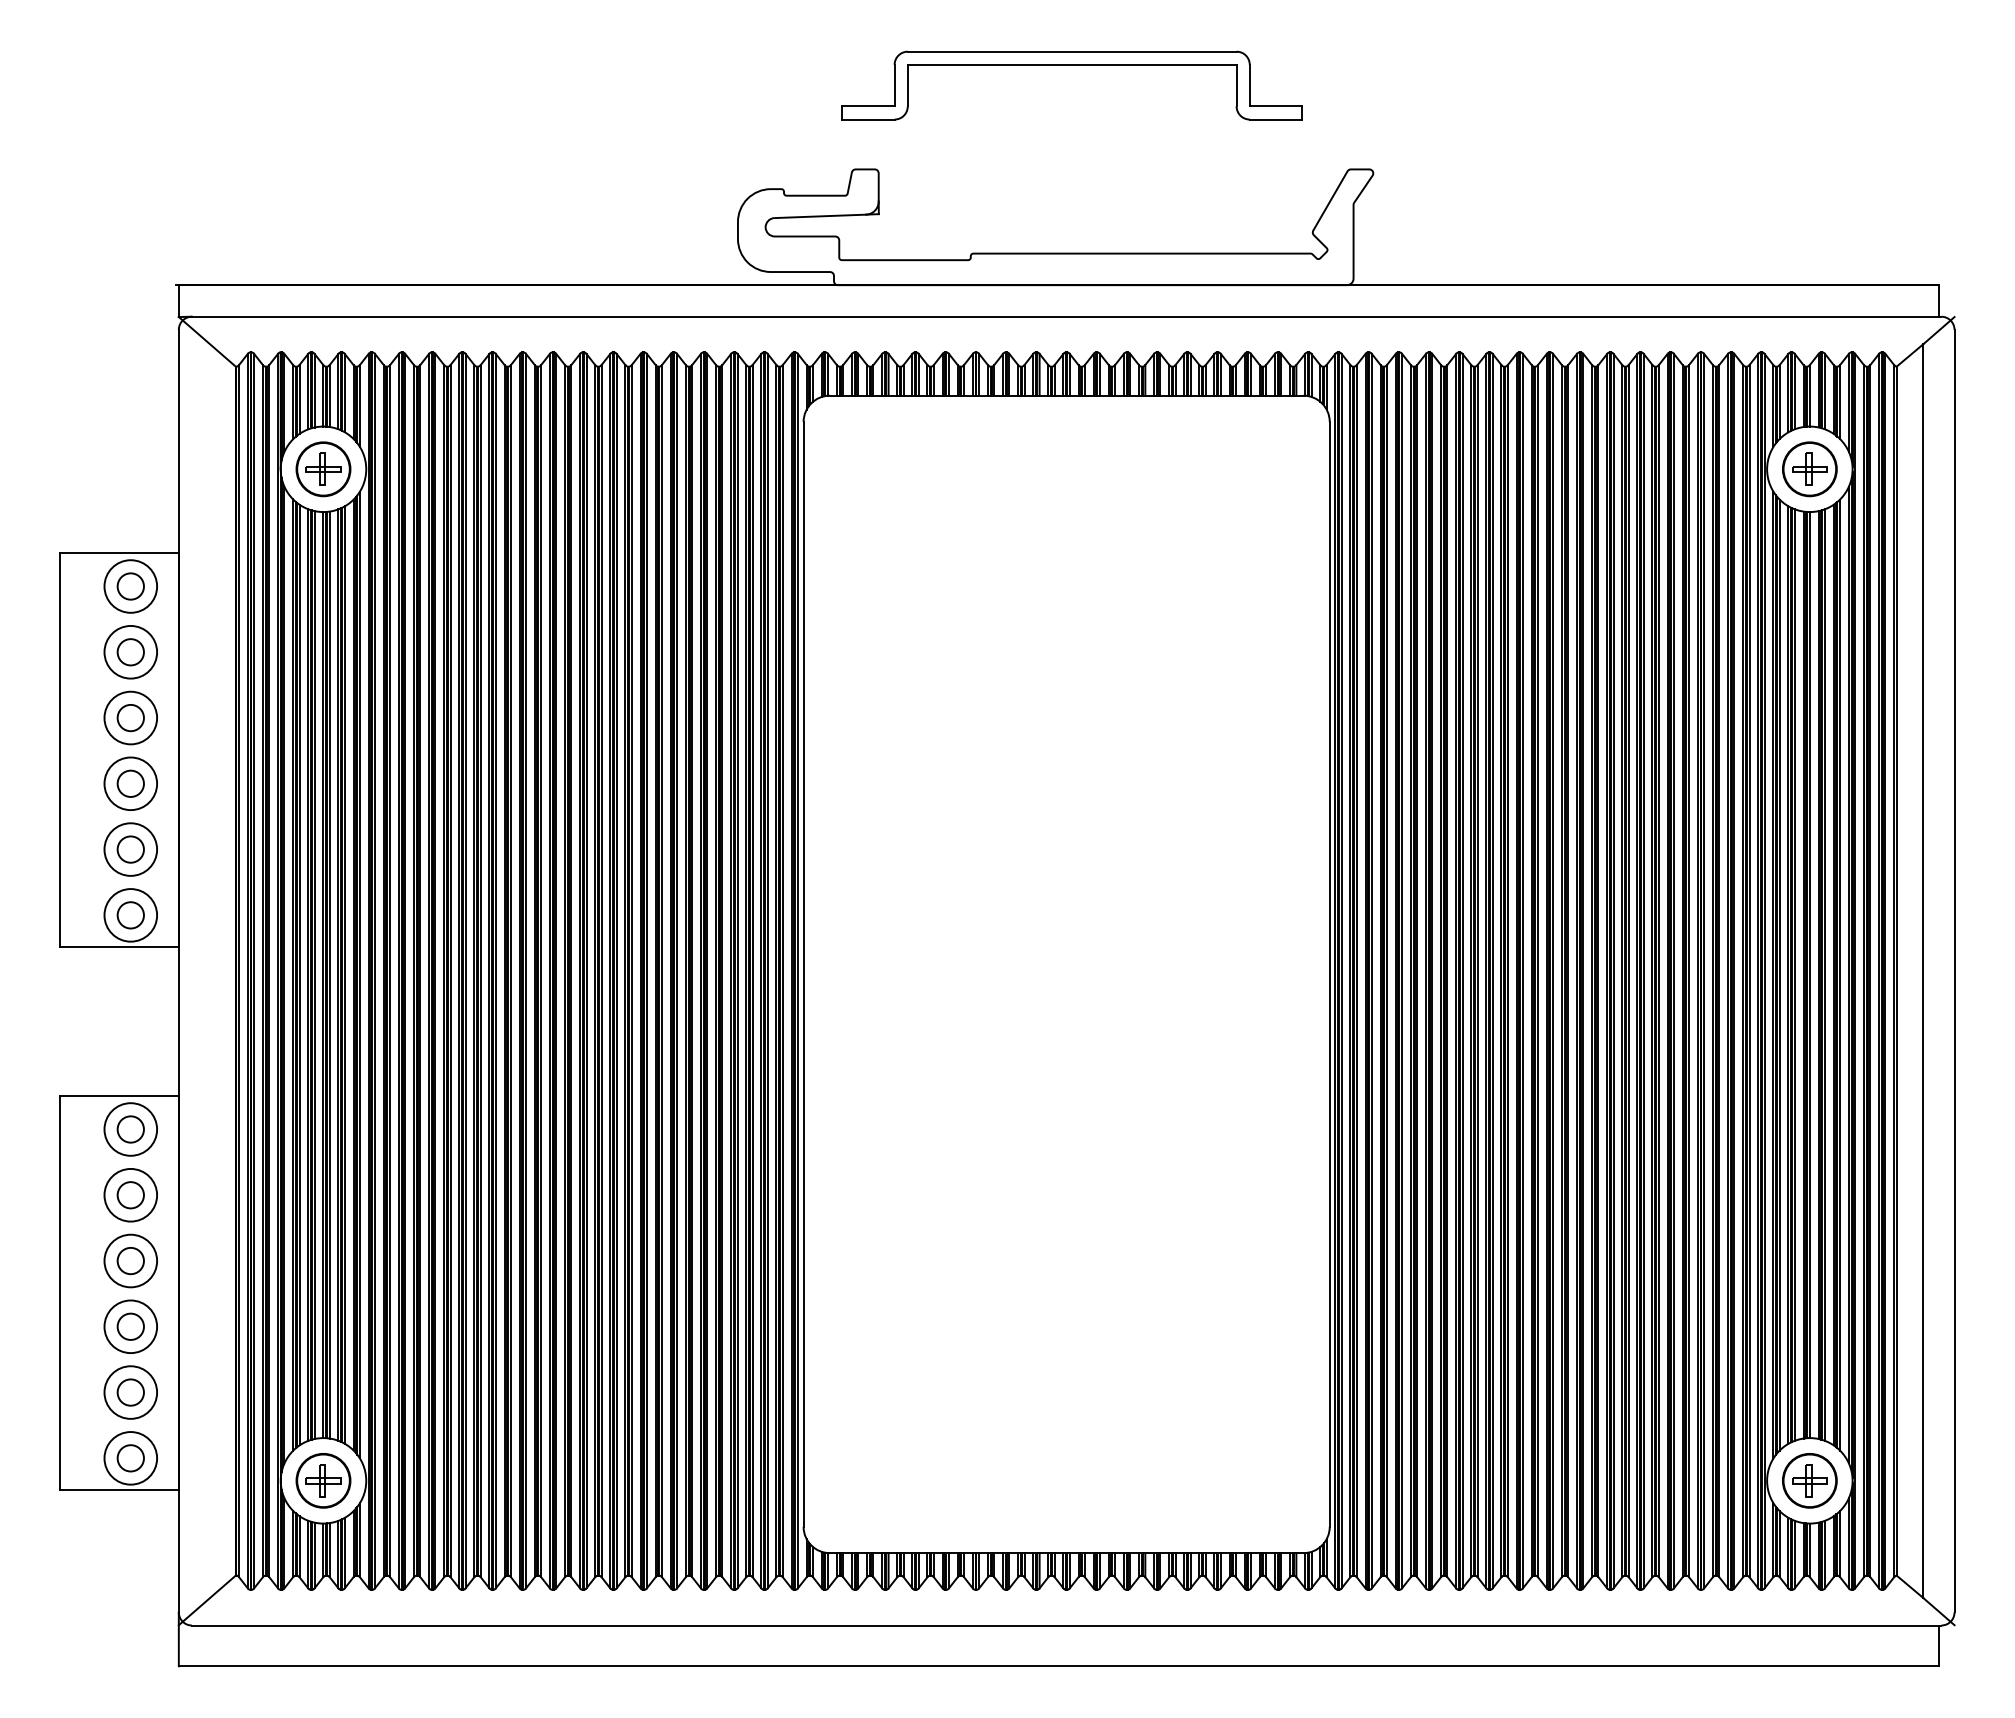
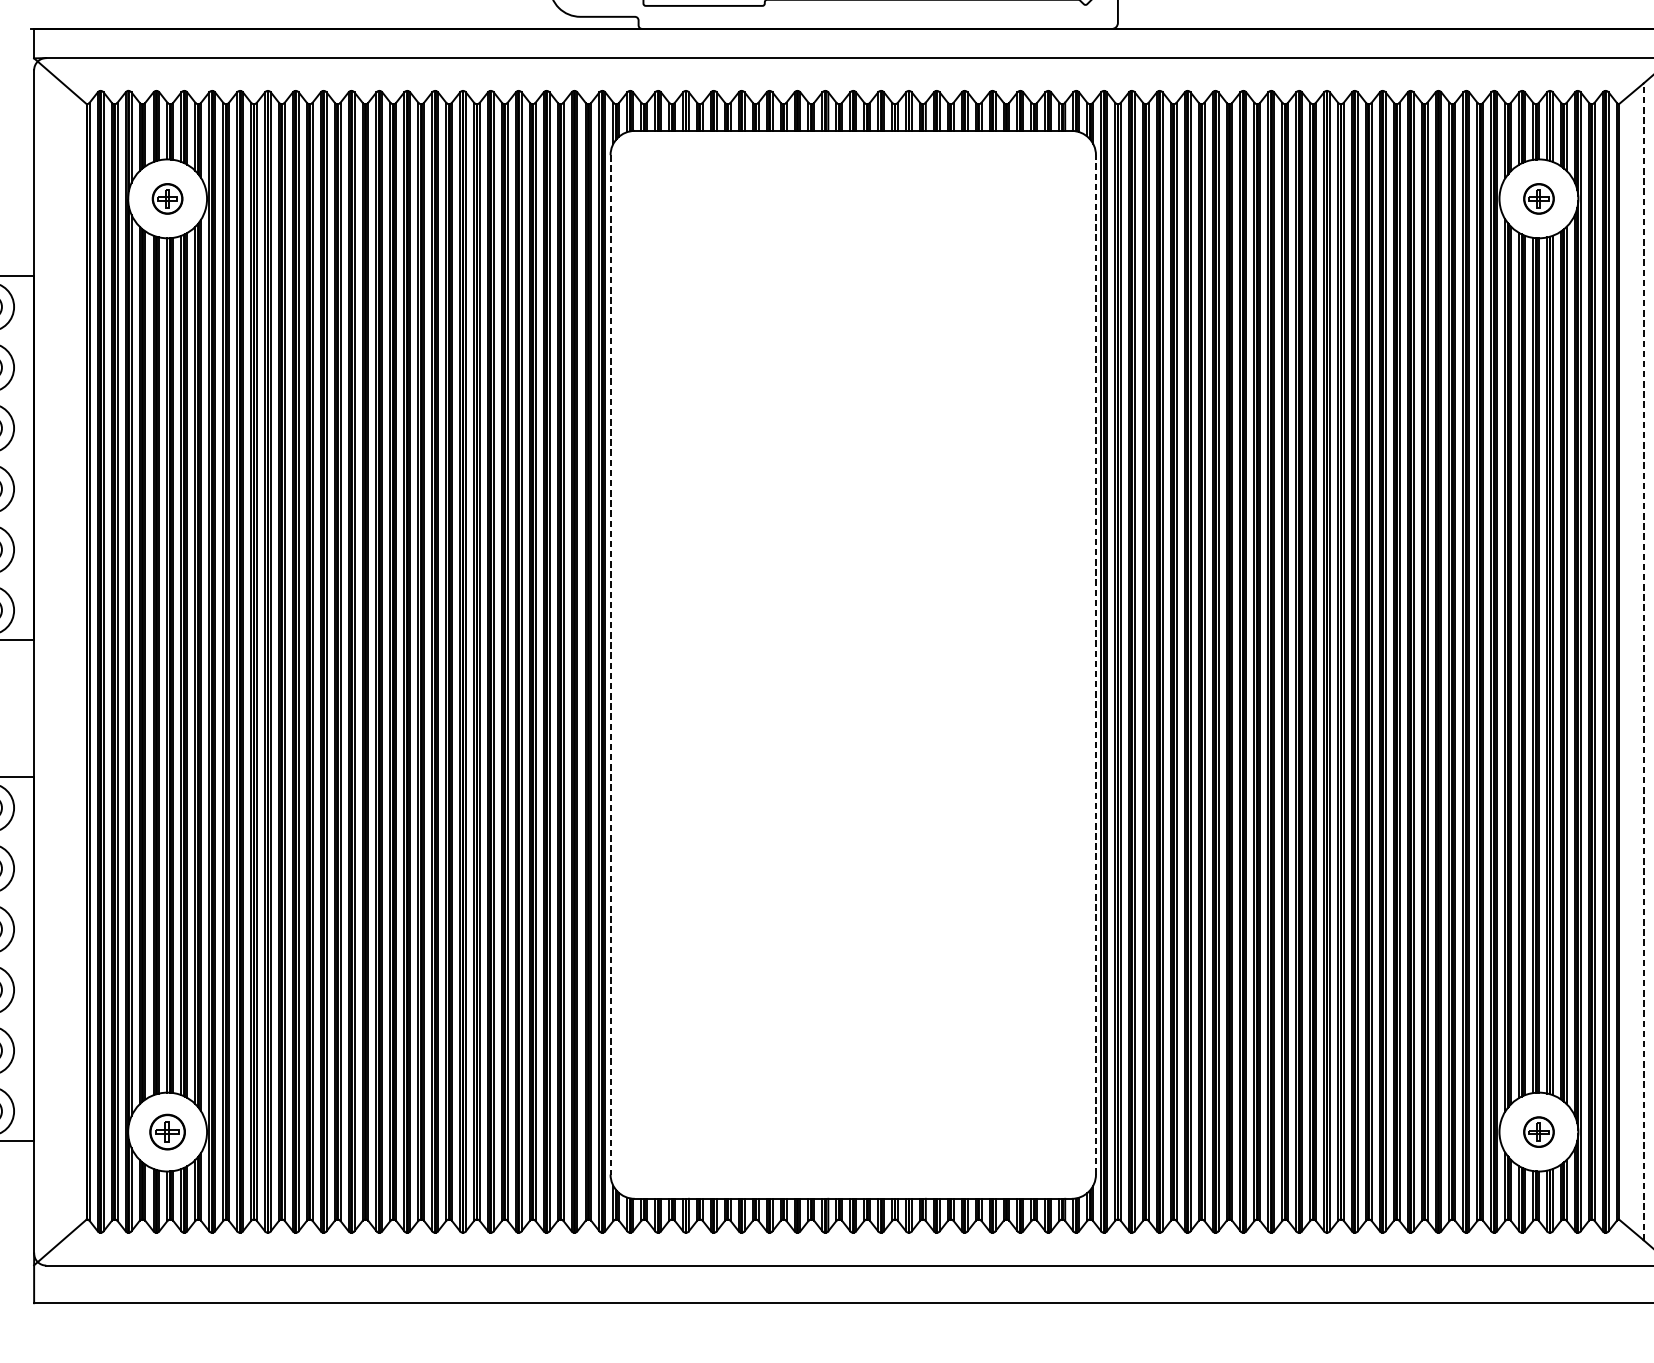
part: (323, 469) -> (167, 199), size x0.6
part: (1809, 469) -> (1538, 199), size x0.6
line: (1923, 971) -> (1643, 662), solid -> dashed
line: (1329, 973) -> (1095, 664), solid -> dashed
line: (803, 974) -> (610, 664), solid -> dashed
part: (323, 1480) -> (167, 1131), size x0.7
part: (1809, 1480) -> (1538, 1131), size x0.6

